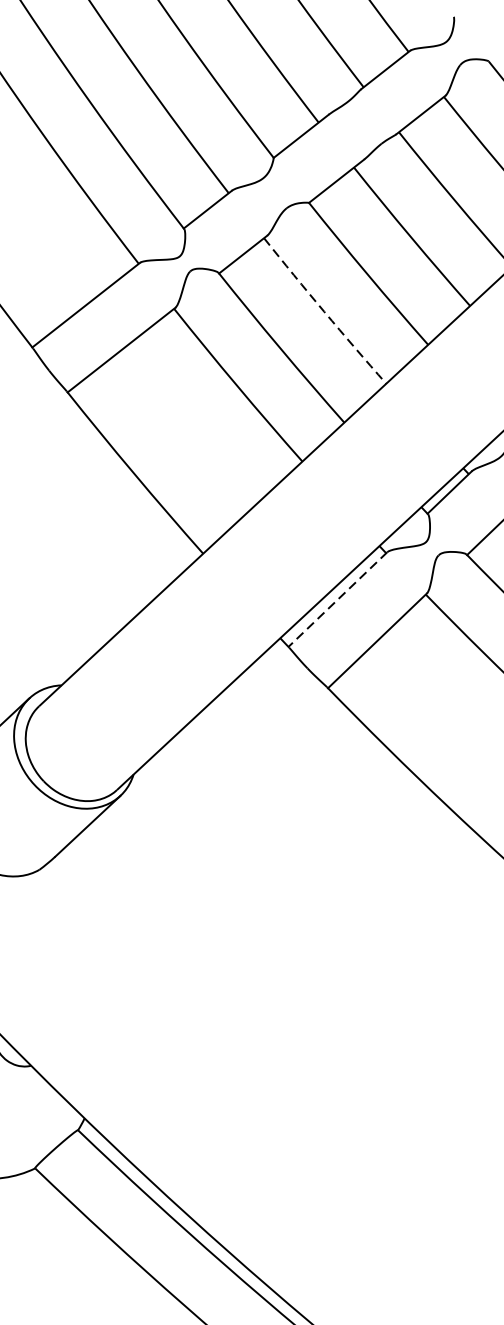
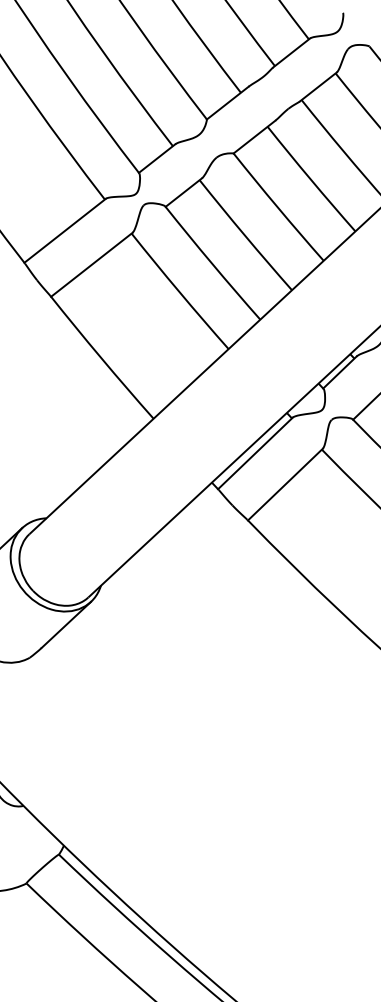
arc: (324, 311) -> (245, 235), dashed -> solid
line: (337, 599) -> (255, 453), dashed -> solid

